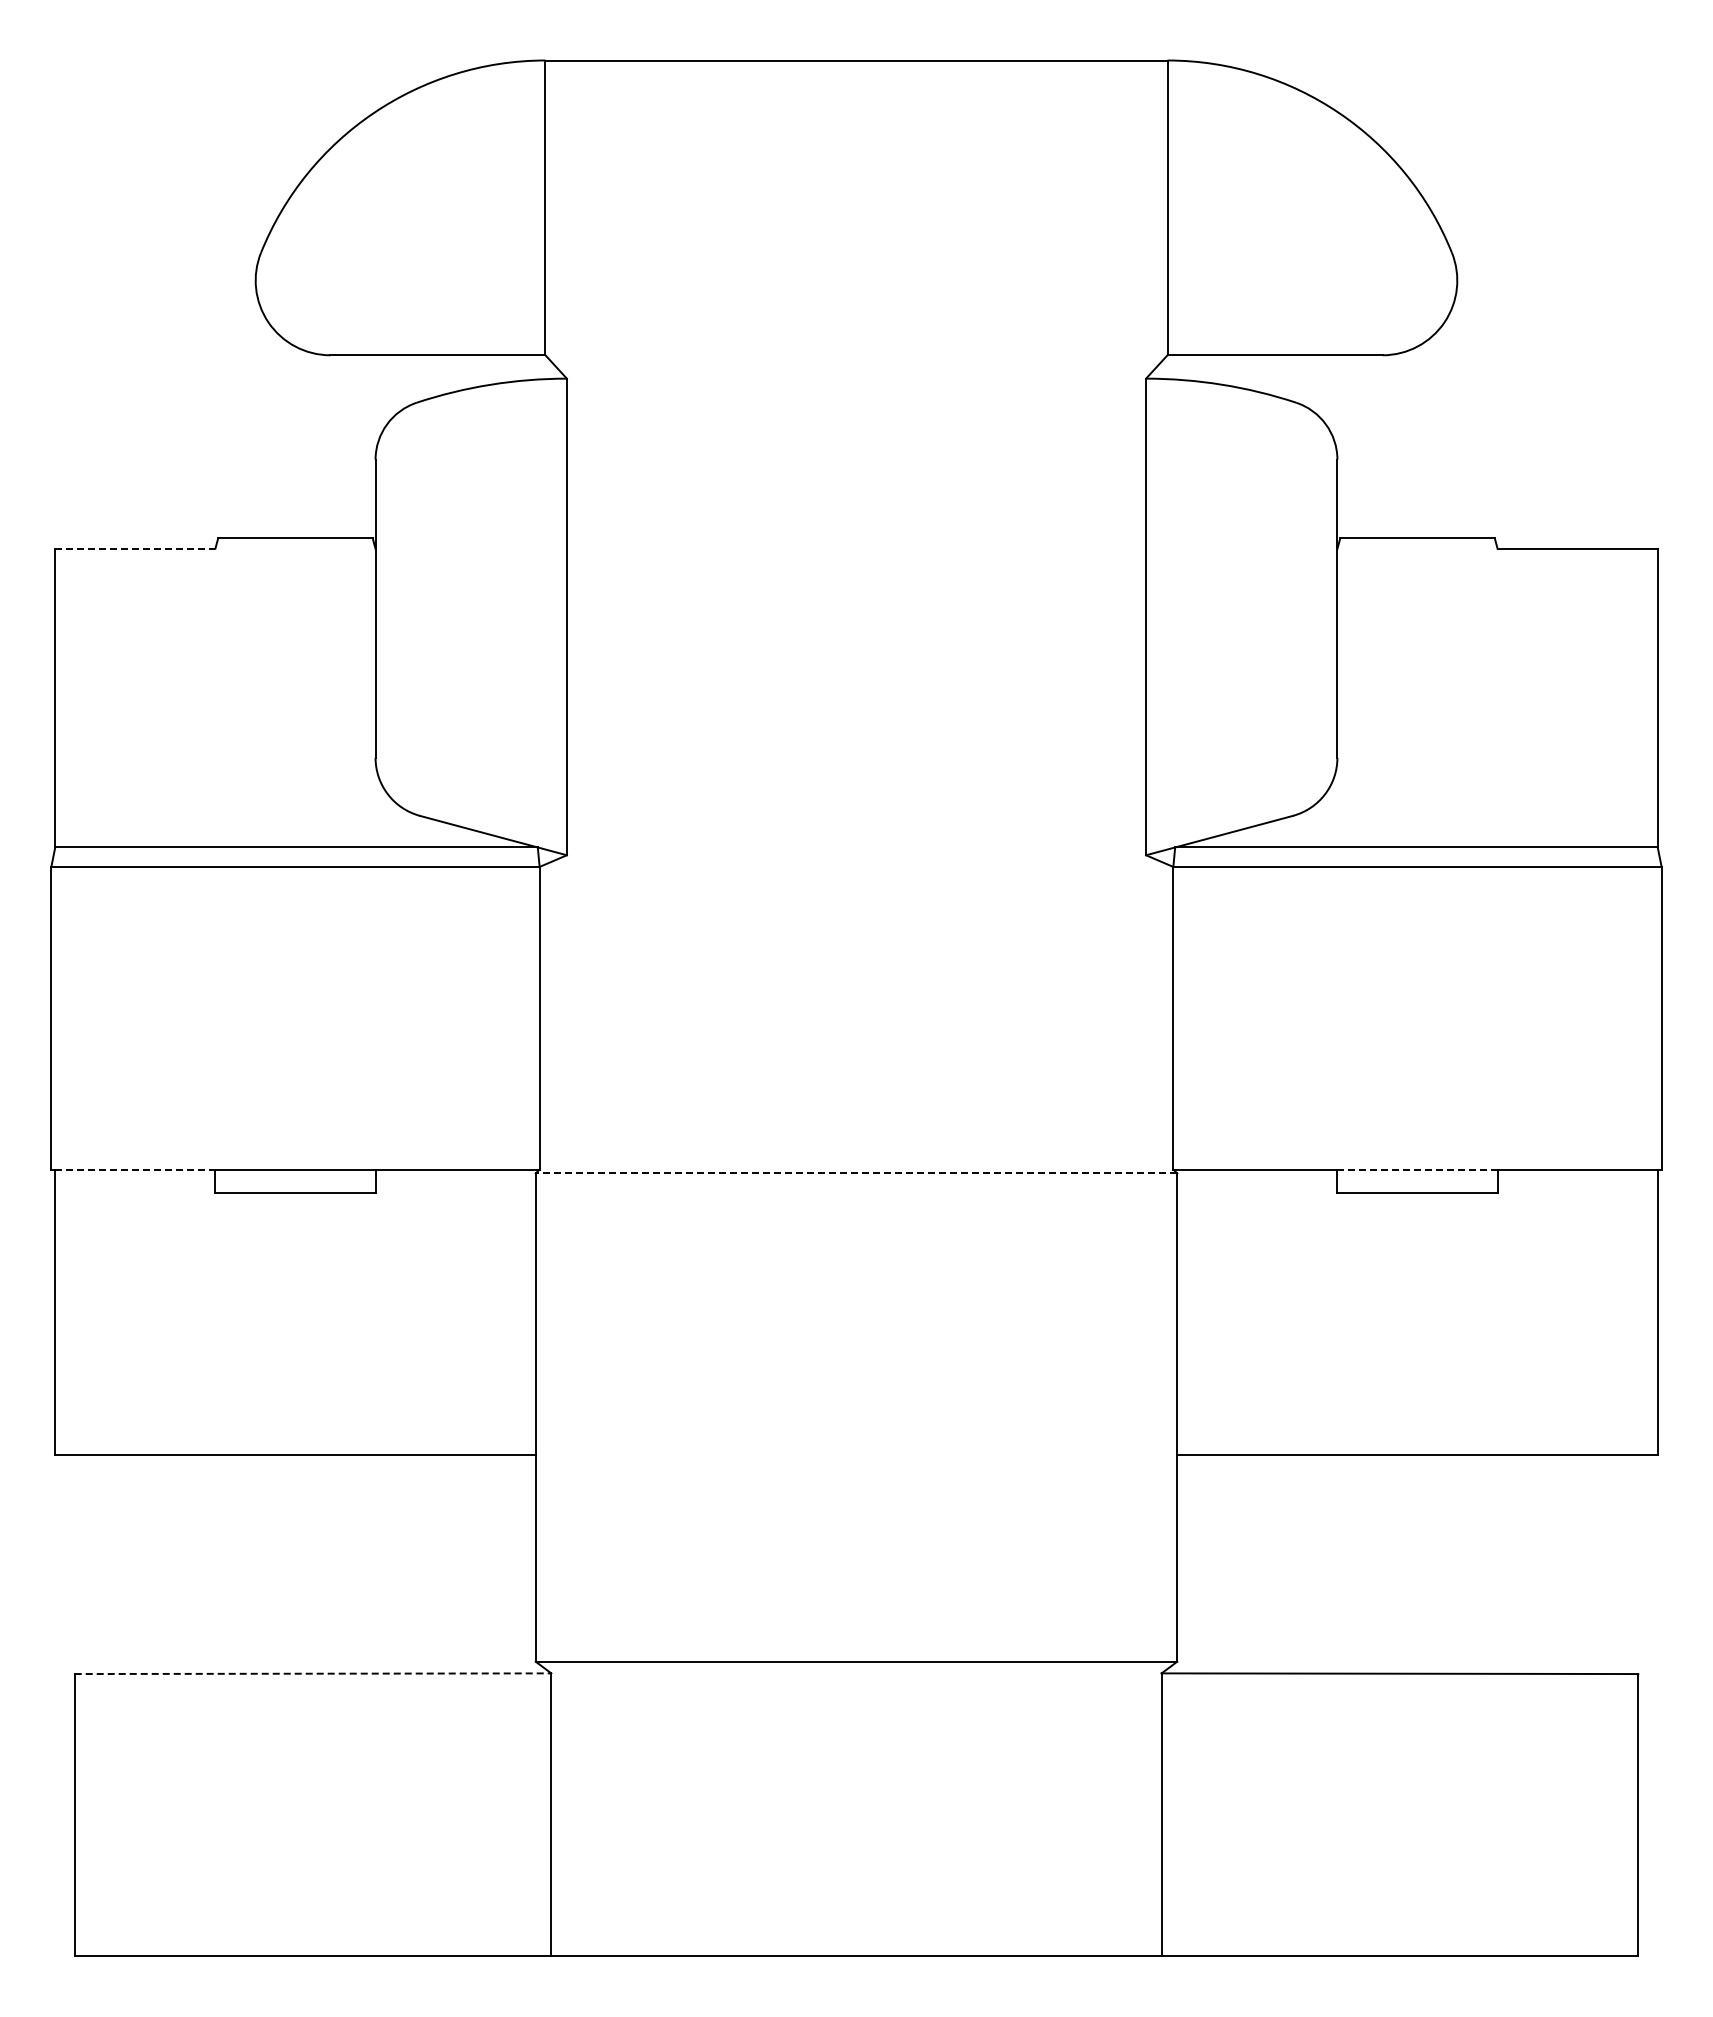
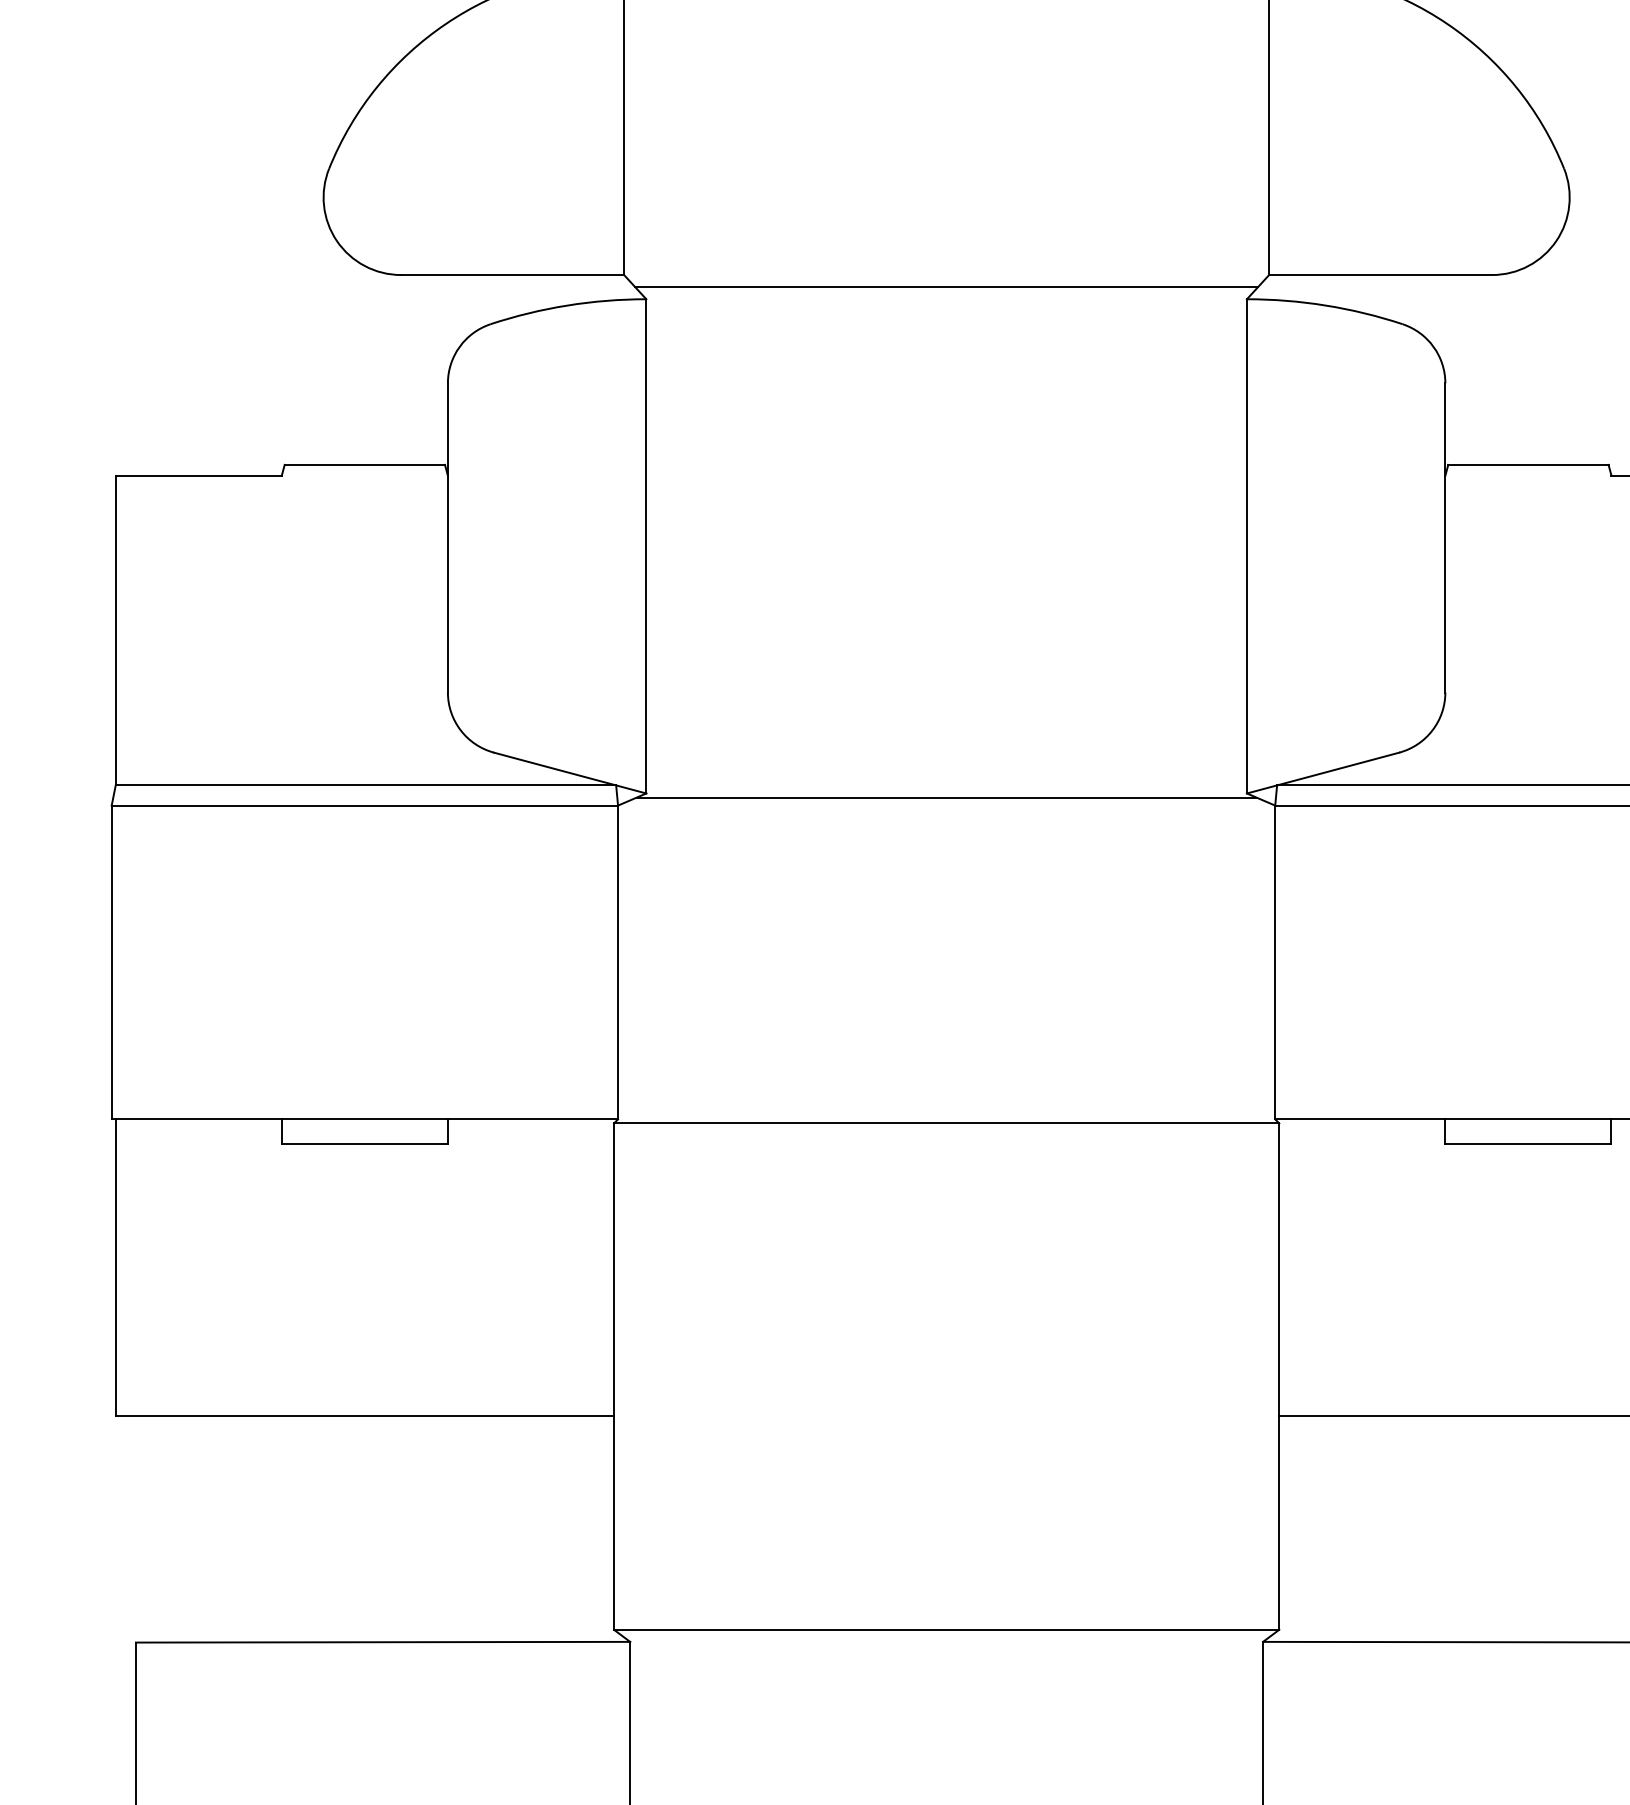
line: (856, 366) -> (946, 286), added
line: (135, 548) -> (198, 475), dashed -> solid
line: (856, 859) -> (946, 797), added
line: (135, 1169) -> (198, 1119), dashed -> solid
line: (1418, 1169) -> (1529, 1119), dashed -> solid
line: (856, 1173) -> (946, 1123), dashed -> solid
line: (313, 1673) -> (383, 1642), dashed -> solid

